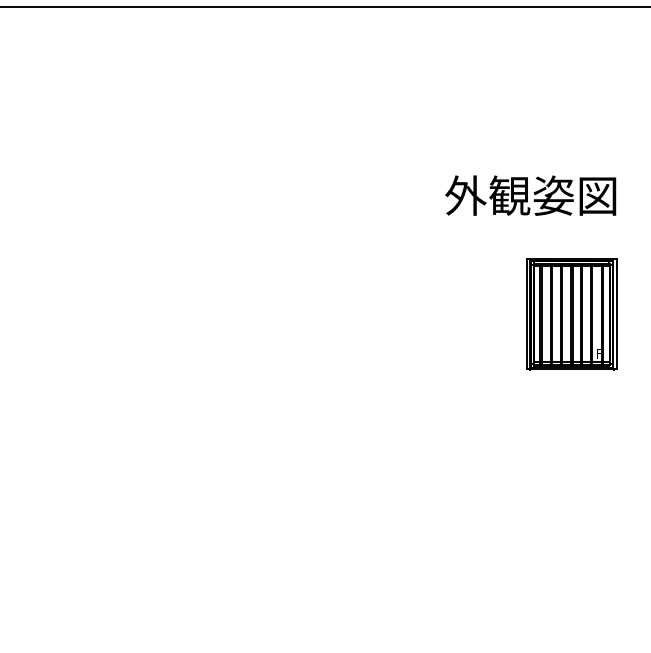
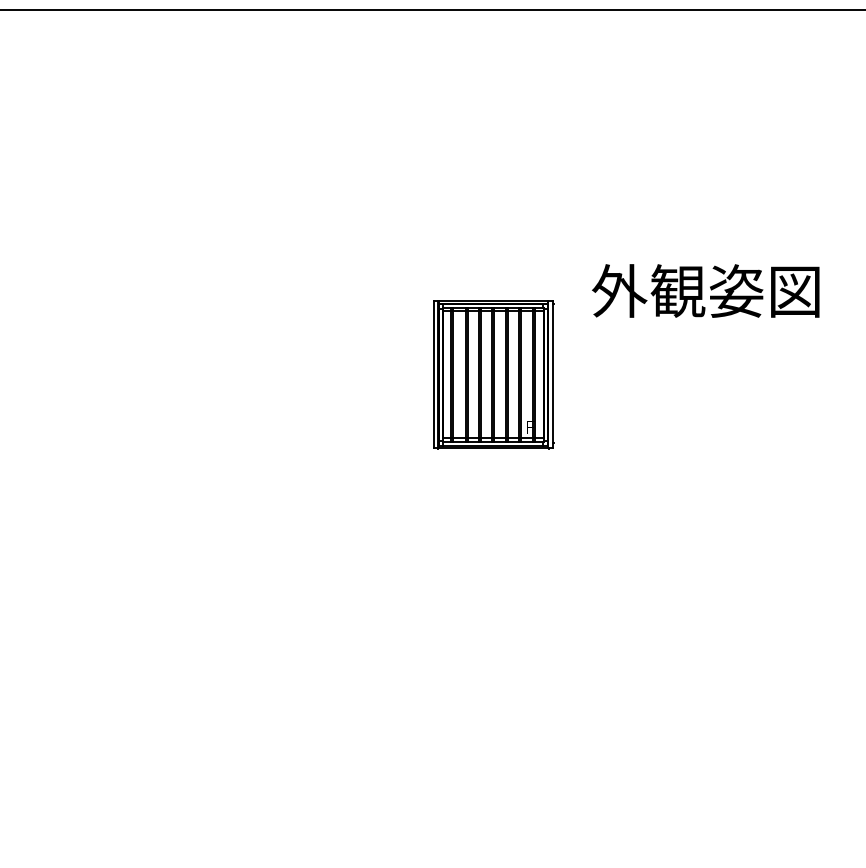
text: (530, 195) -> (705, 290), moved
part: (571, 314) -> (493, 374), moved

